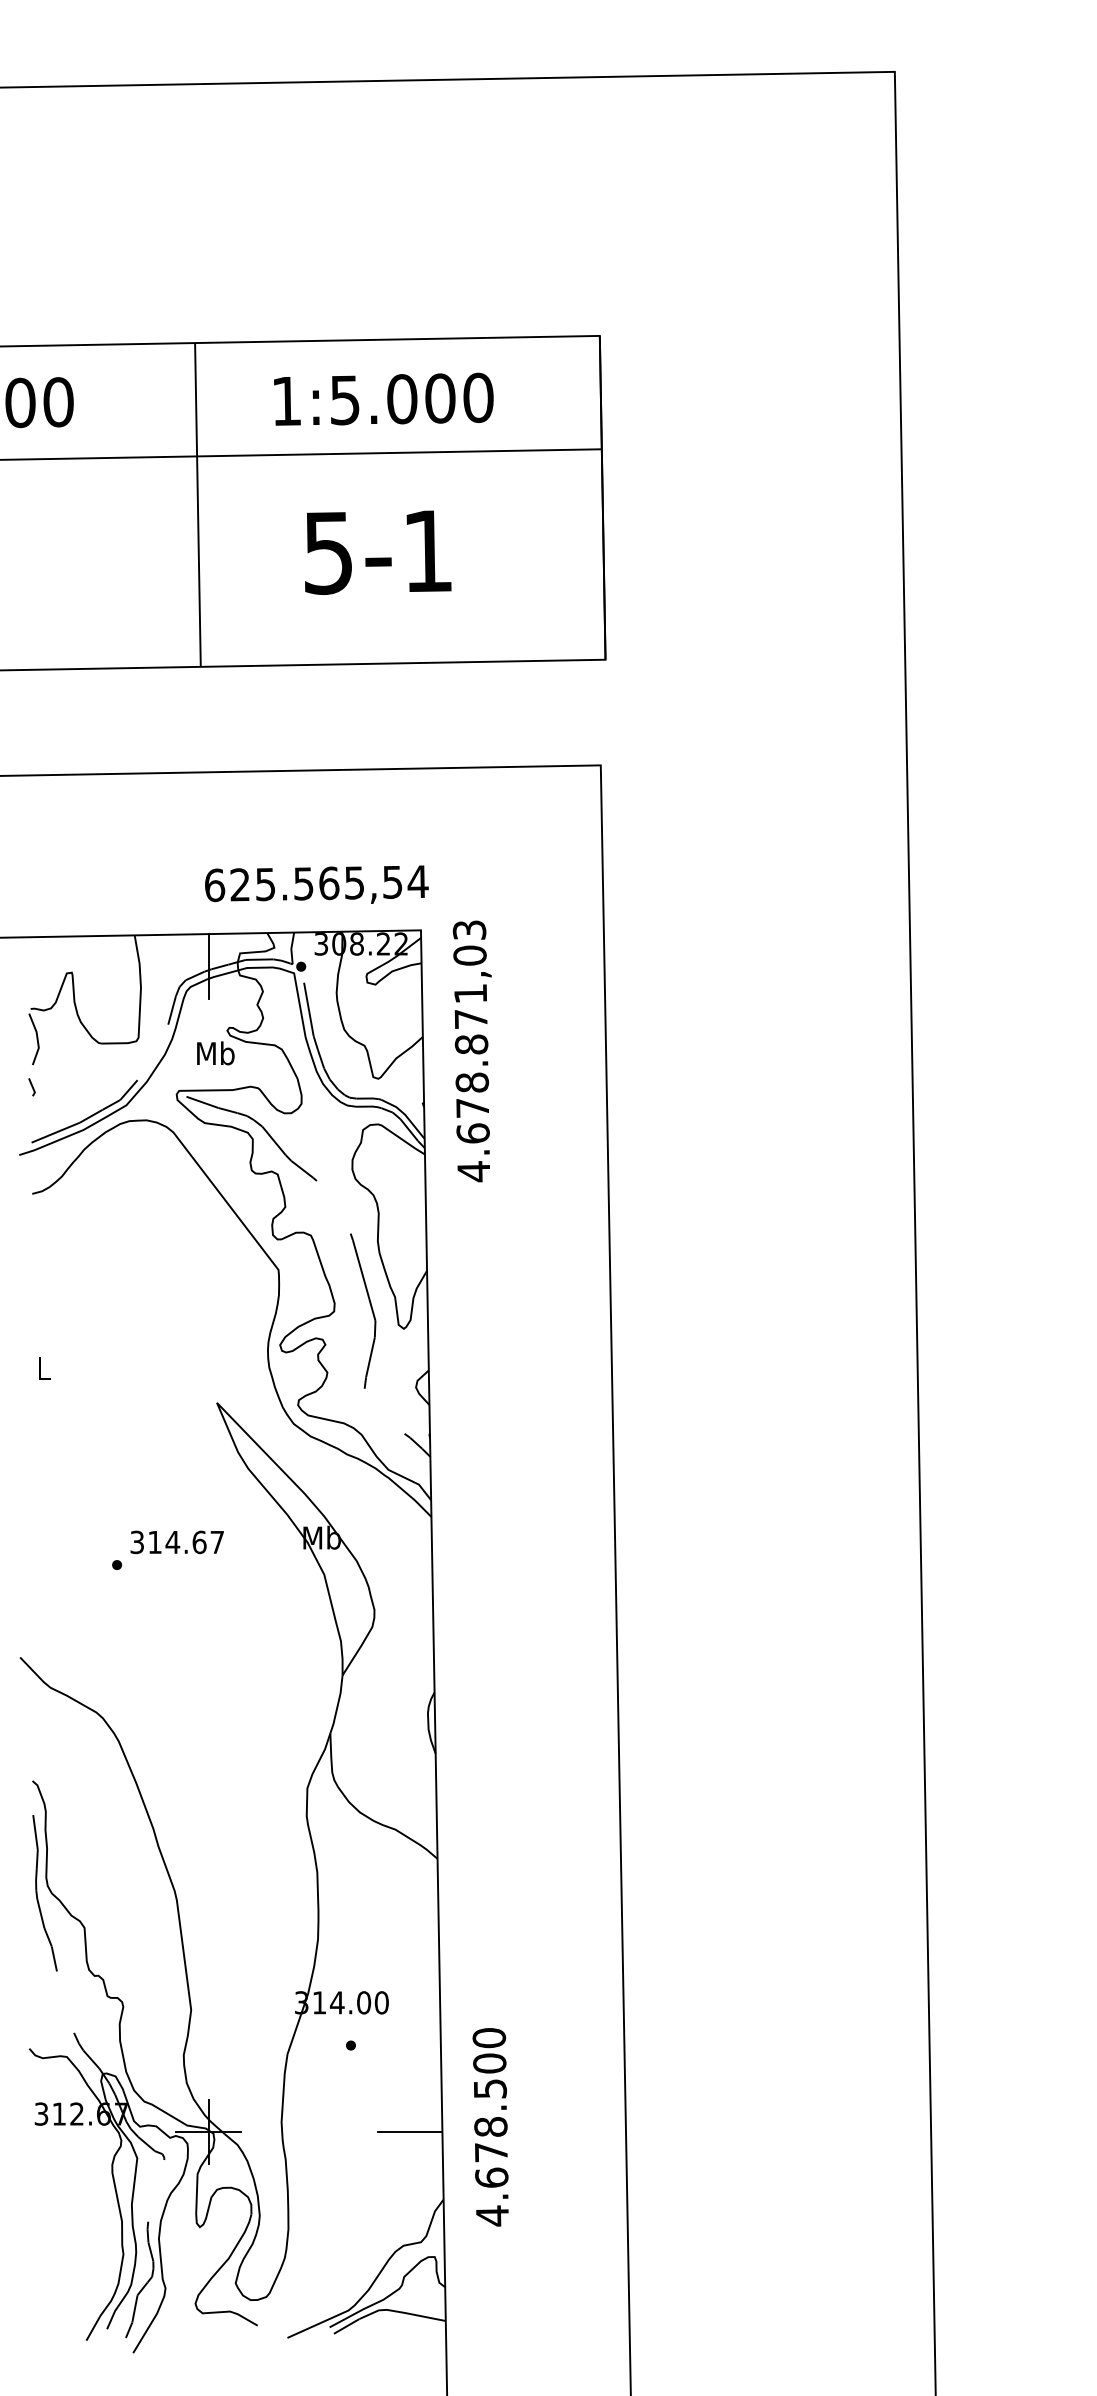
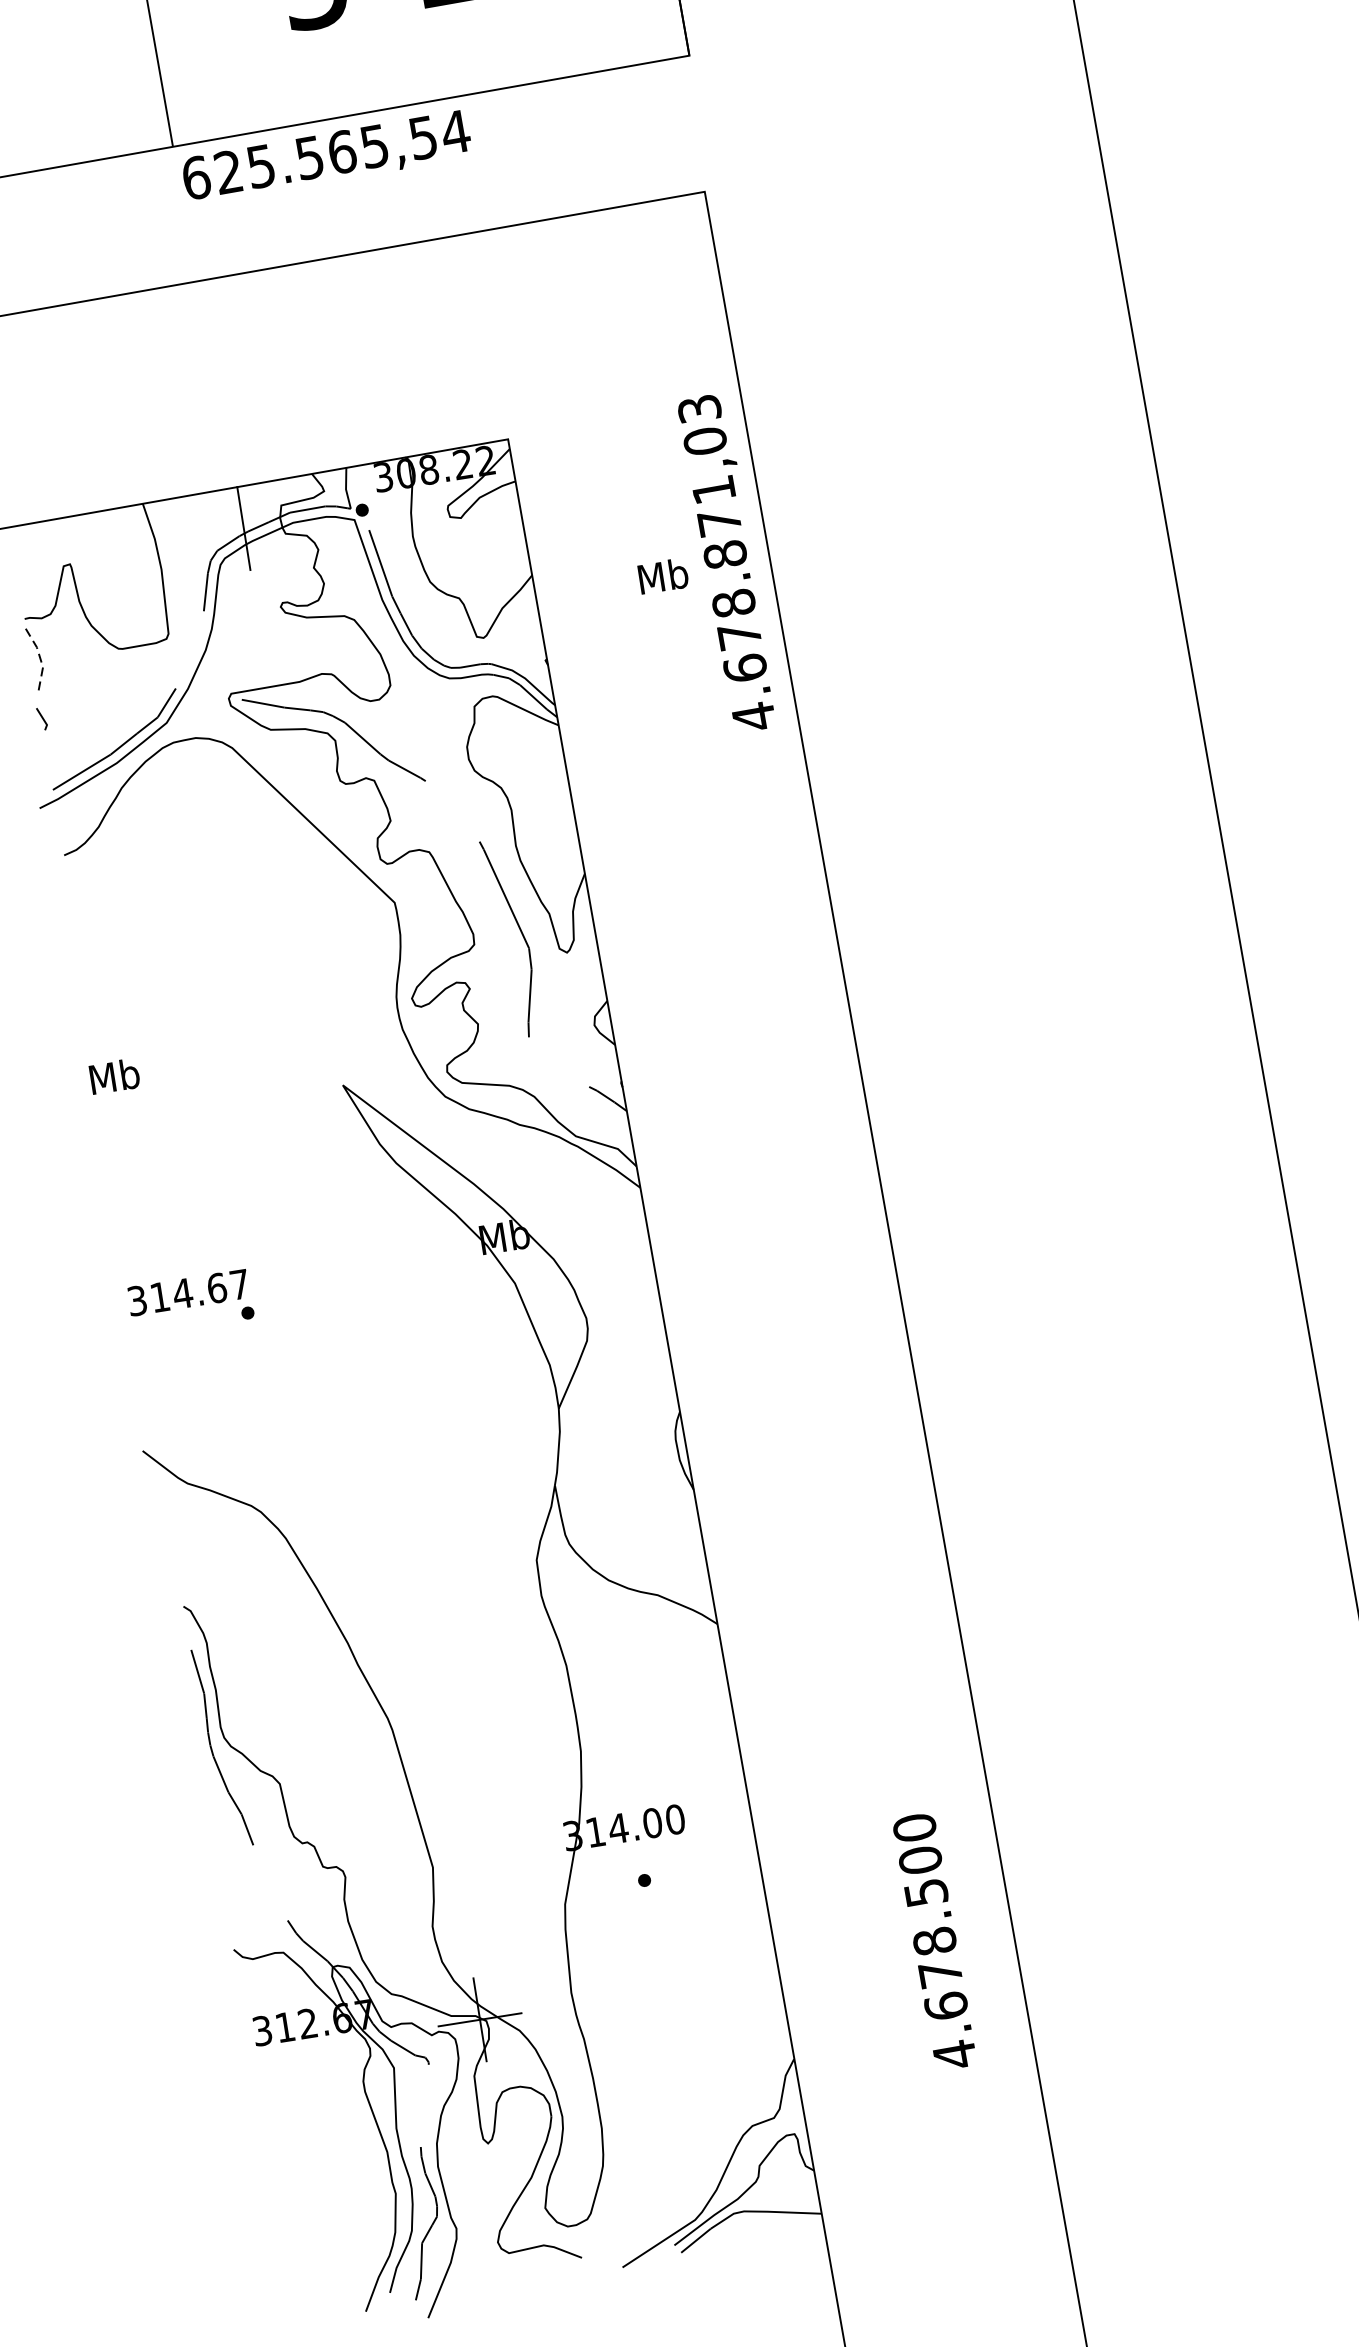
text: (316, 884) -> (326, 156), moved
line: (37, 1039) -> (39, 656), solid -> dashed
text: (471, 1051) -> (726, 563), moved
text: (215, 1053) -> (662, 576), moved
text: (43, 1368) -> (113, 1076), L -> Mb
text: (176, 1542) -> (187, 1293), moved
text: (490, 2127) -> (934, 1942), moved
line: (409, 2131) -> (736, 1978), removed

